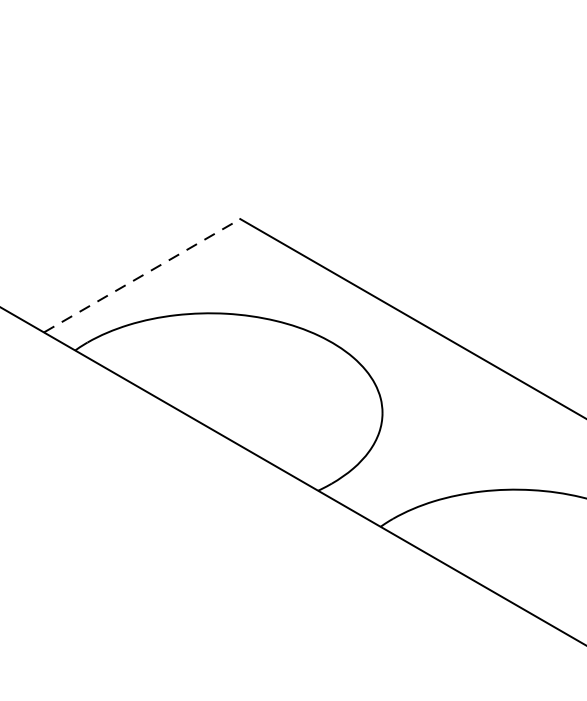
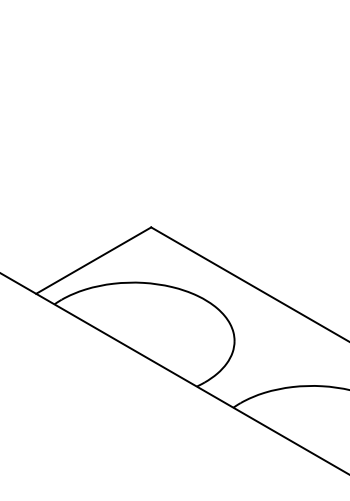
line: (143, 275) -> (94, 260), dashed -> solid

